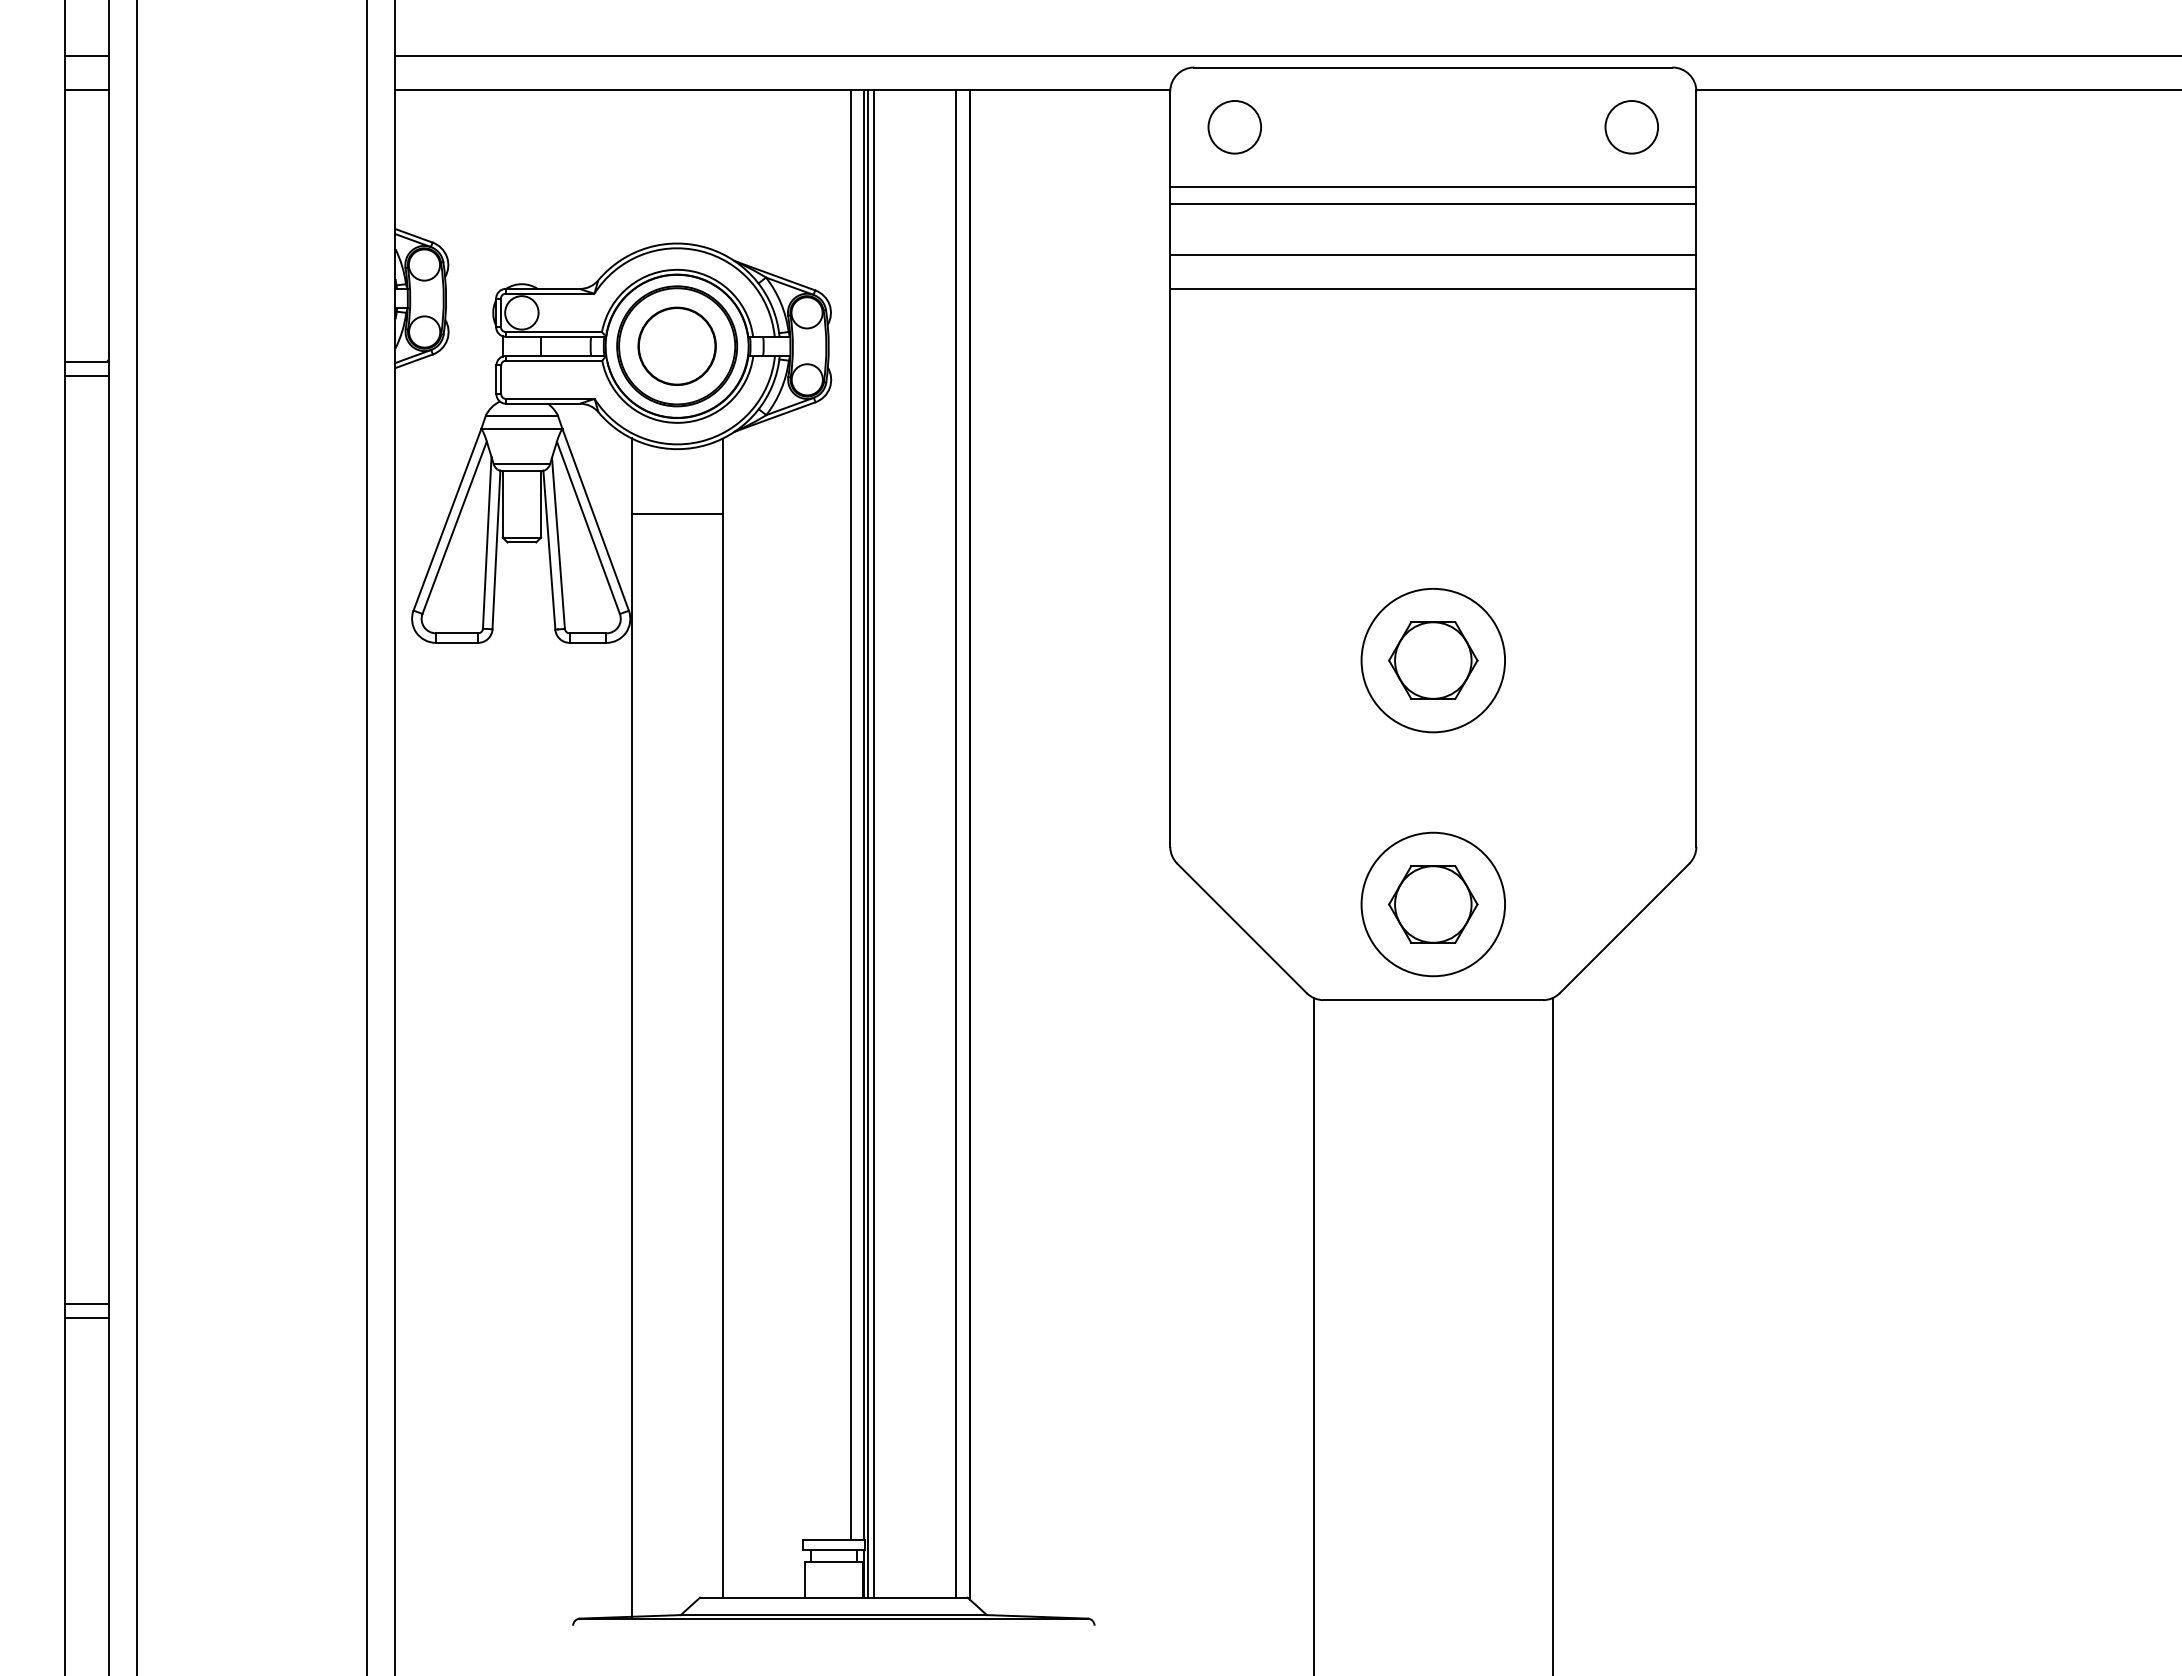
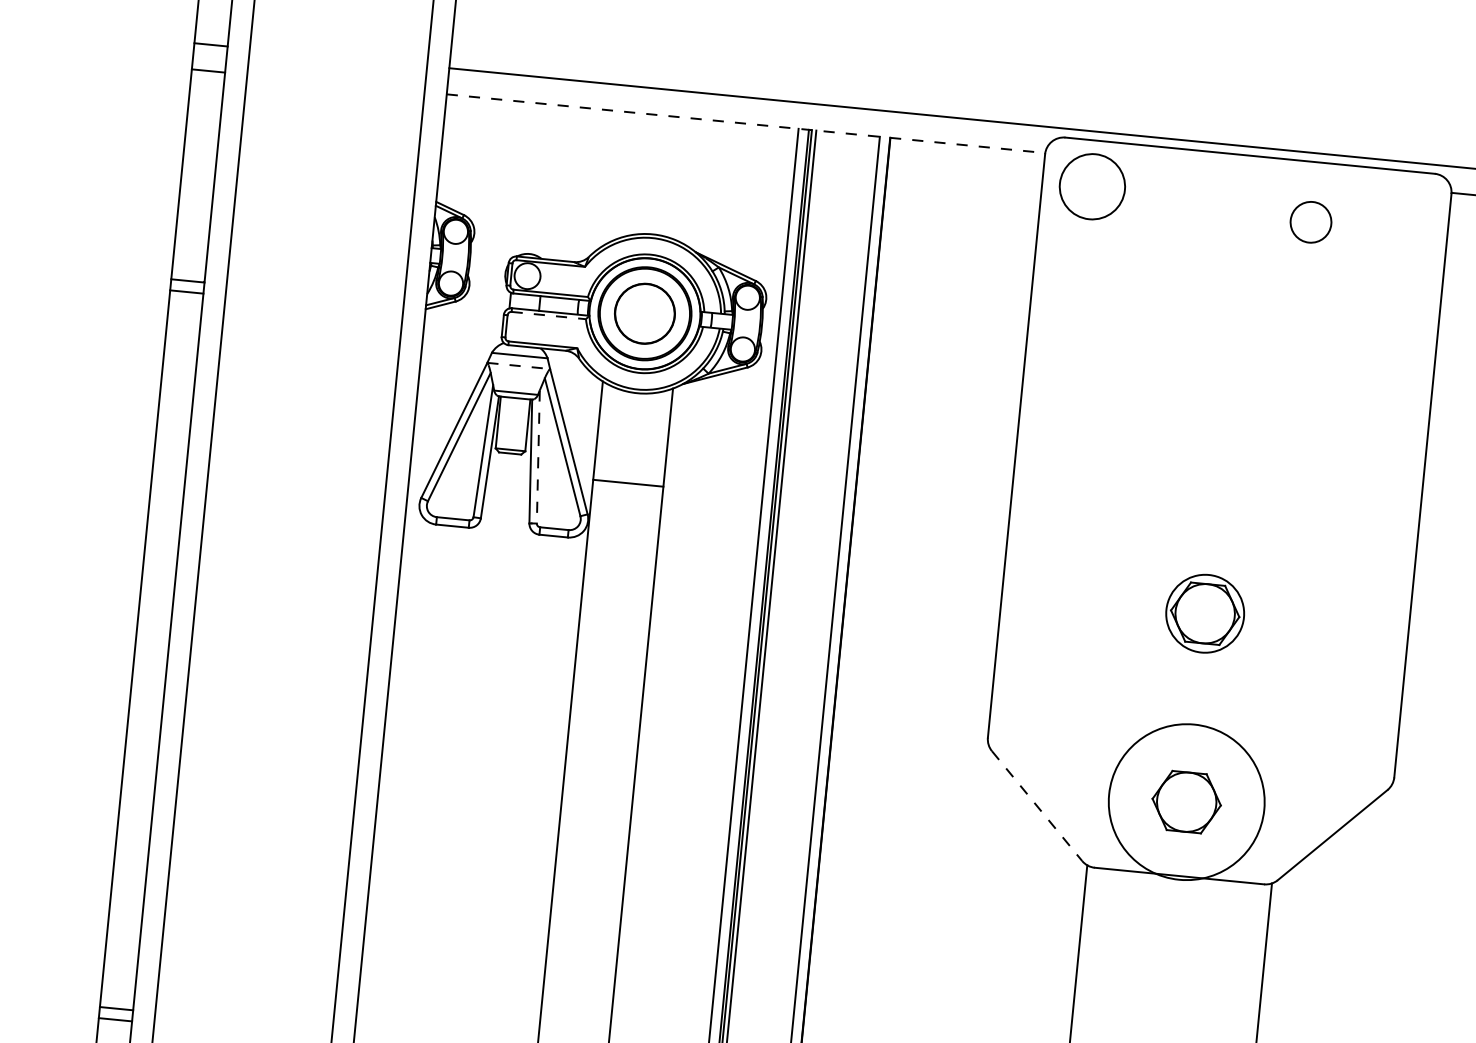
line: (783, 89) -> (746, 123), solid -> dashed
circle: (1234, 127) -> (1092, 186), size x1.6
circle: (1631, 127) -> (1310, 222), moved
line: (1433, 187) -> (1241, 248), removed
line: (1433, 204) -> (1239, 261), removed
line: (1433, 254) -> (1236, 300), removed
line: (1433, 288) -> (1233, 326), removed
line: (554, 360) -> (549, 315), solid -> dashed
line: (521, 429) -> (518, 366), solid -> dashed
line: (676, 513) -> (627, 483), moved
line: (558, 543) -> (538, 457), solid -> dashed
circle: (1433, 660) -> (1205, 613), size x0.7
circle: (1433, 904) -> (1186, 802), size x1.4
line: (1242, 928) -> (1037, 806), solid -> dashed

